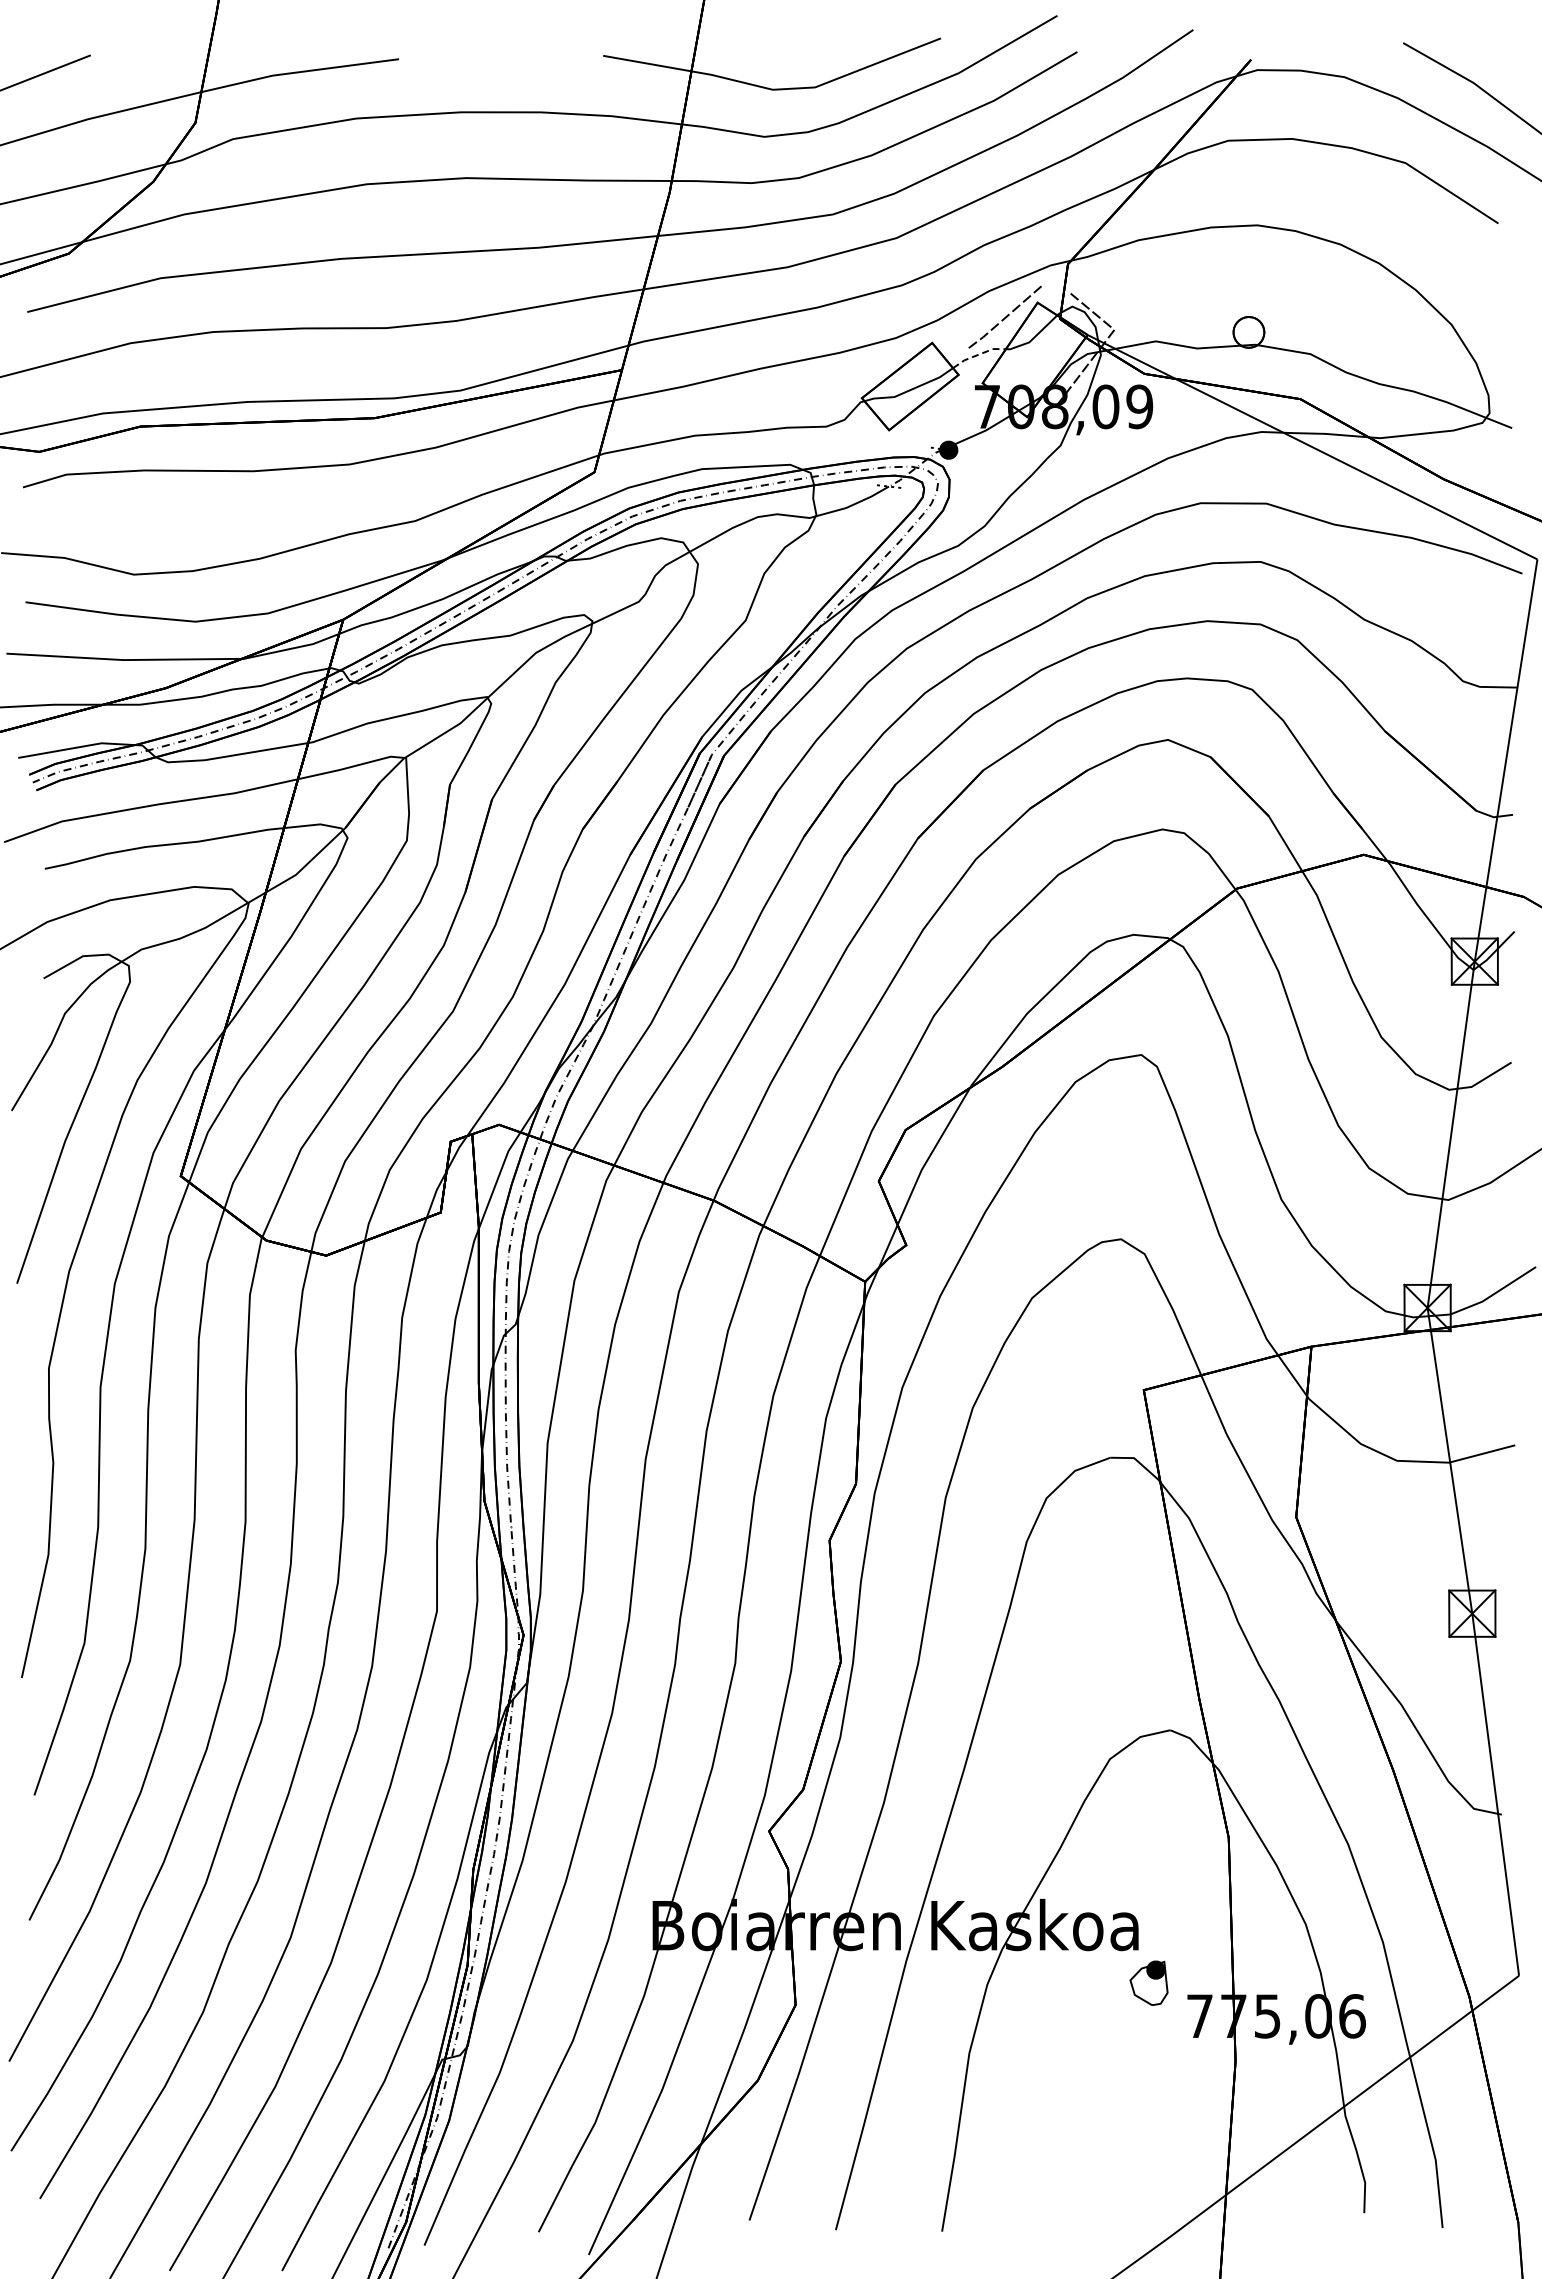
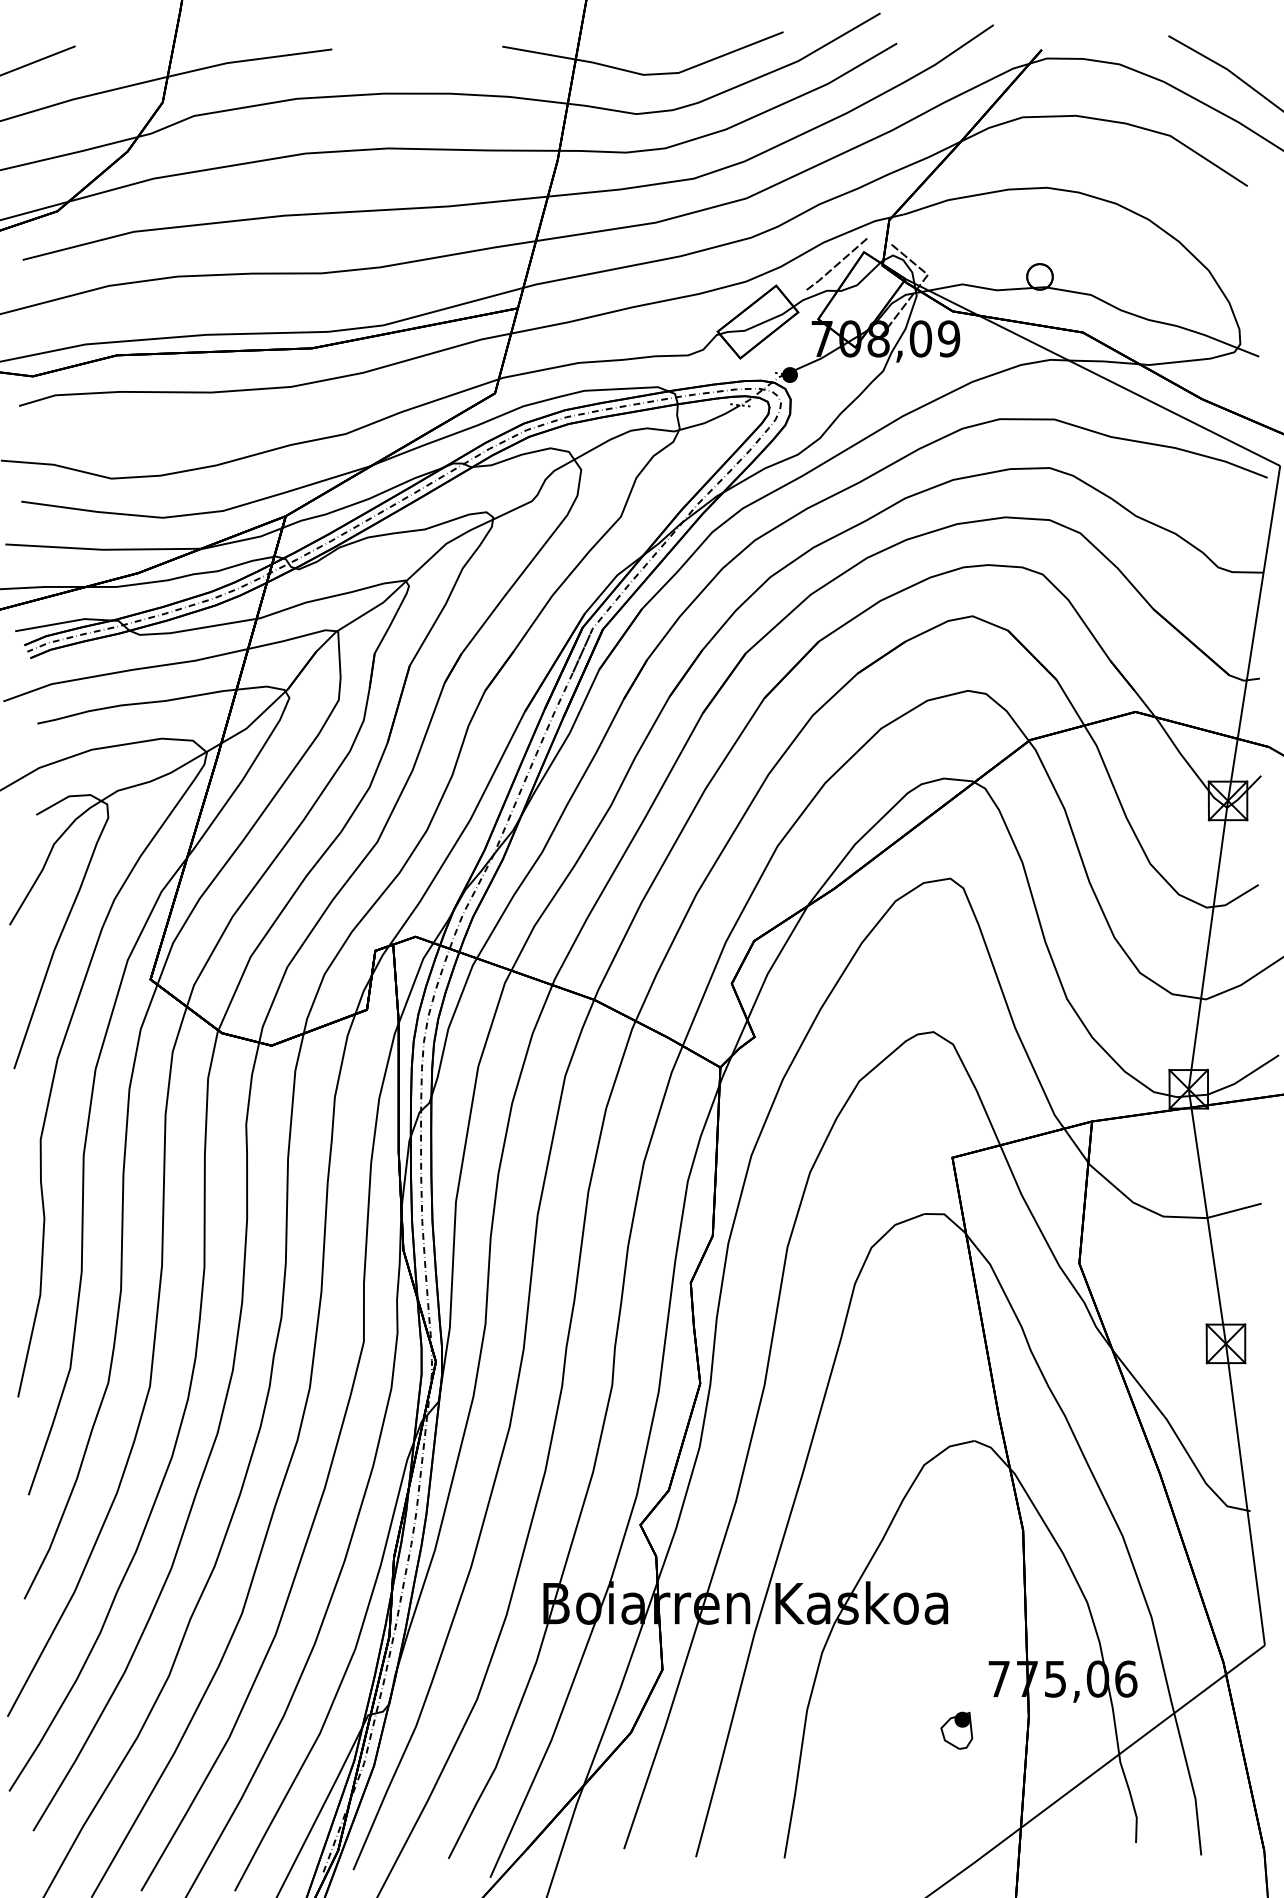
line: (978, 354) -> (814, 295), dashed -> solid
part: (1148, 1982) -> (956, 1730), moved

